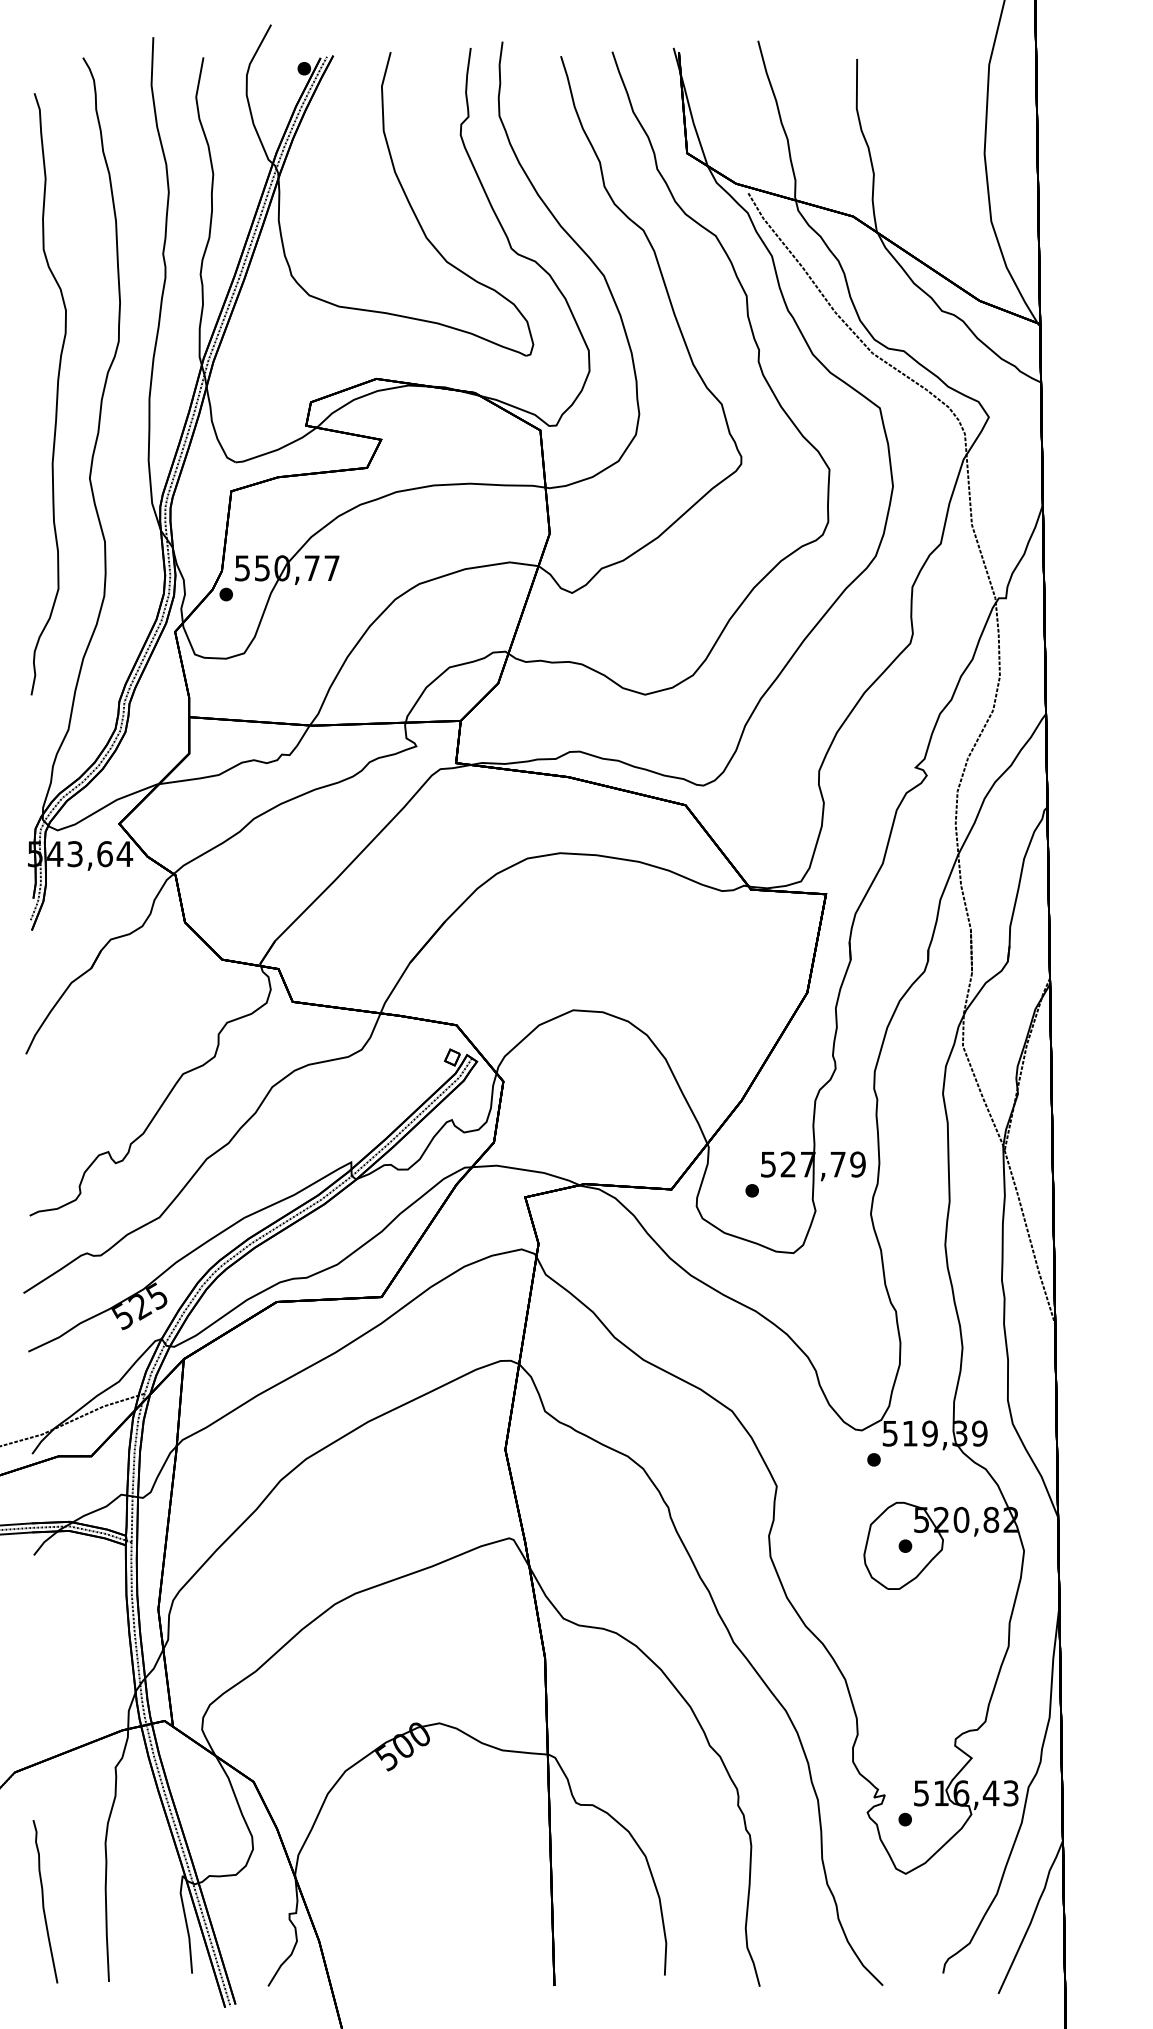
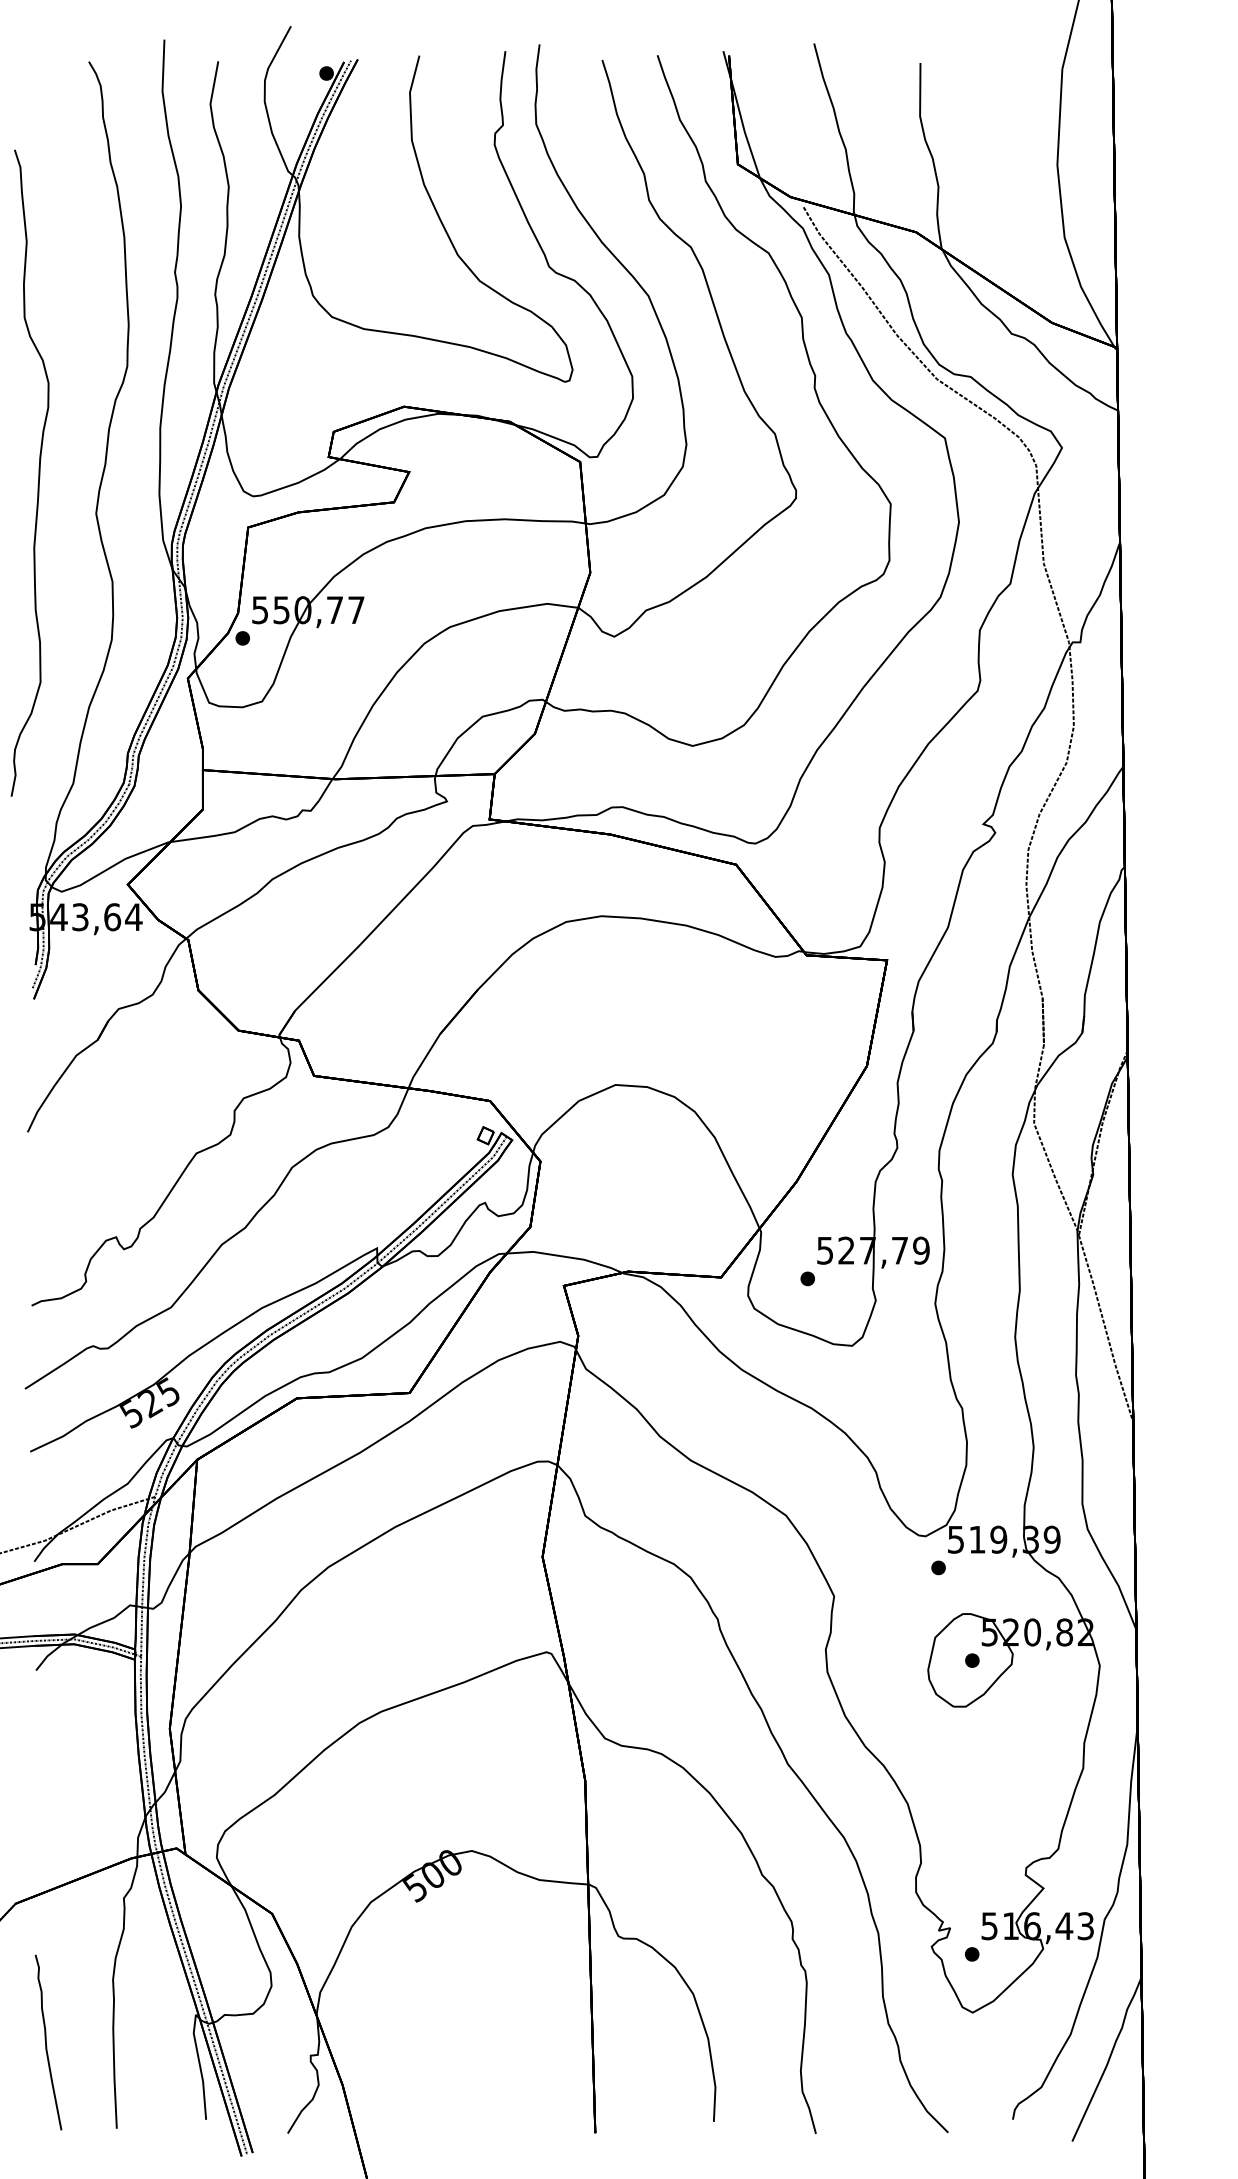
curve: (56, 393) -> (38, 472), moved

